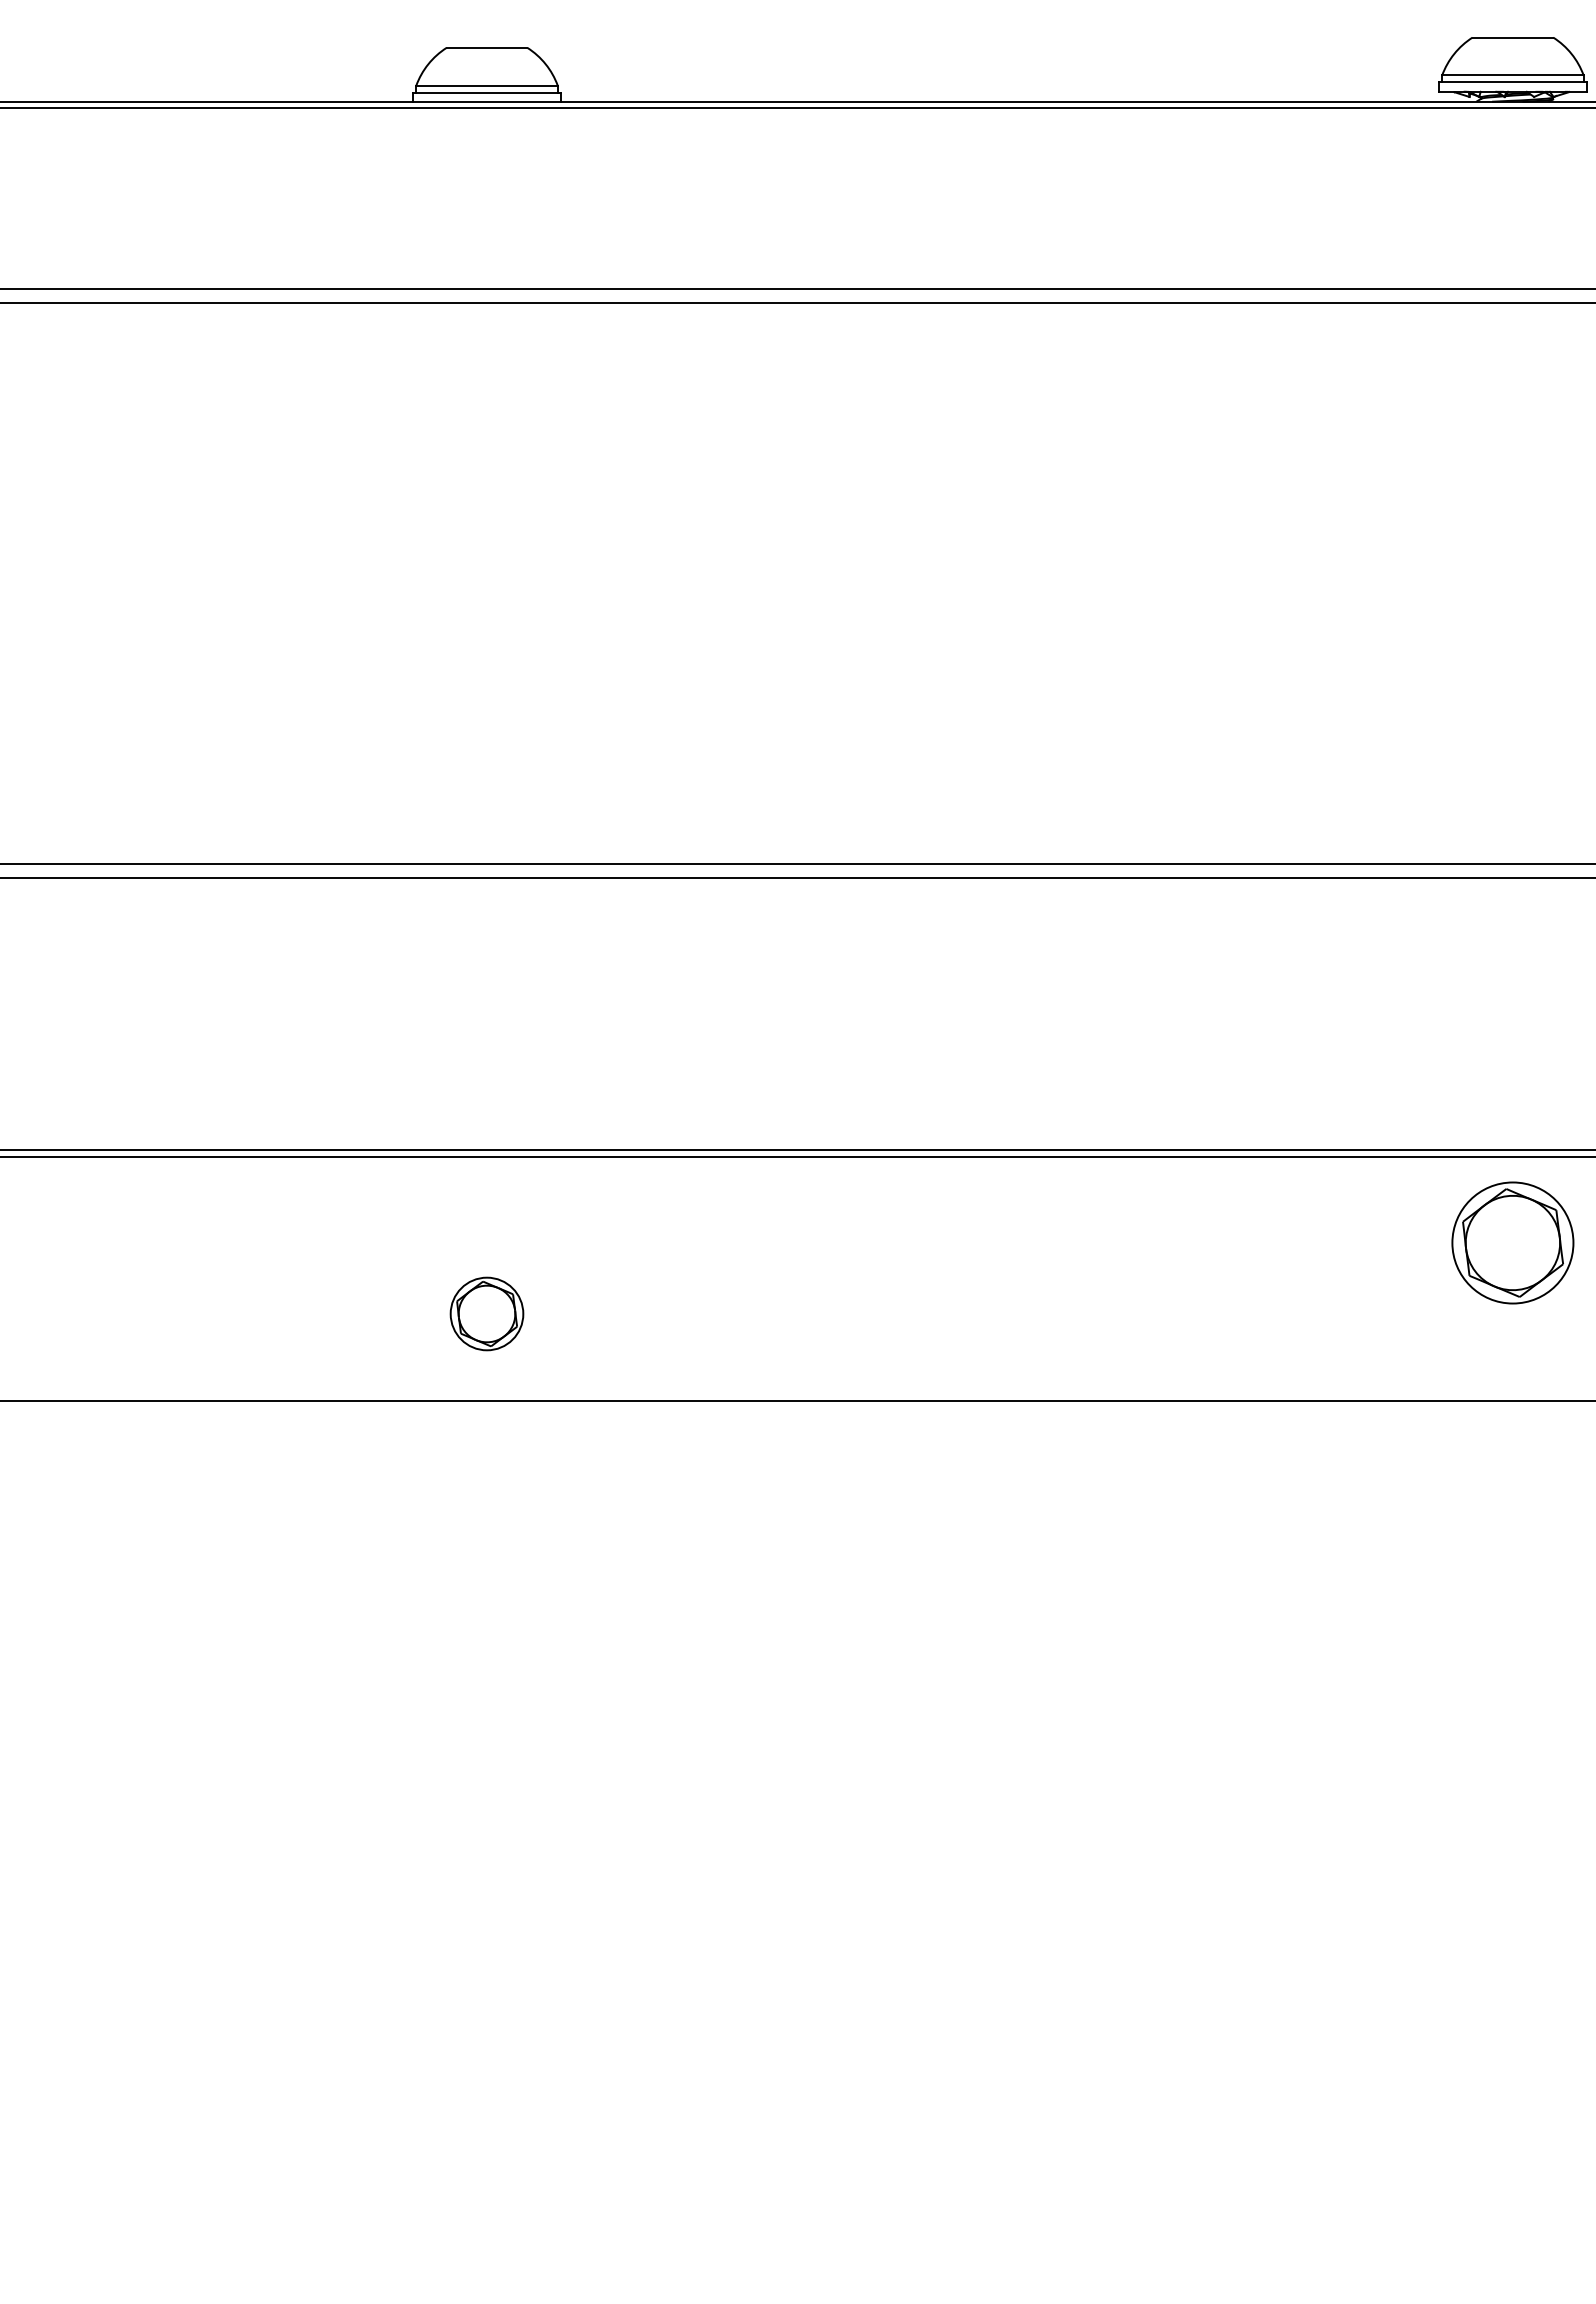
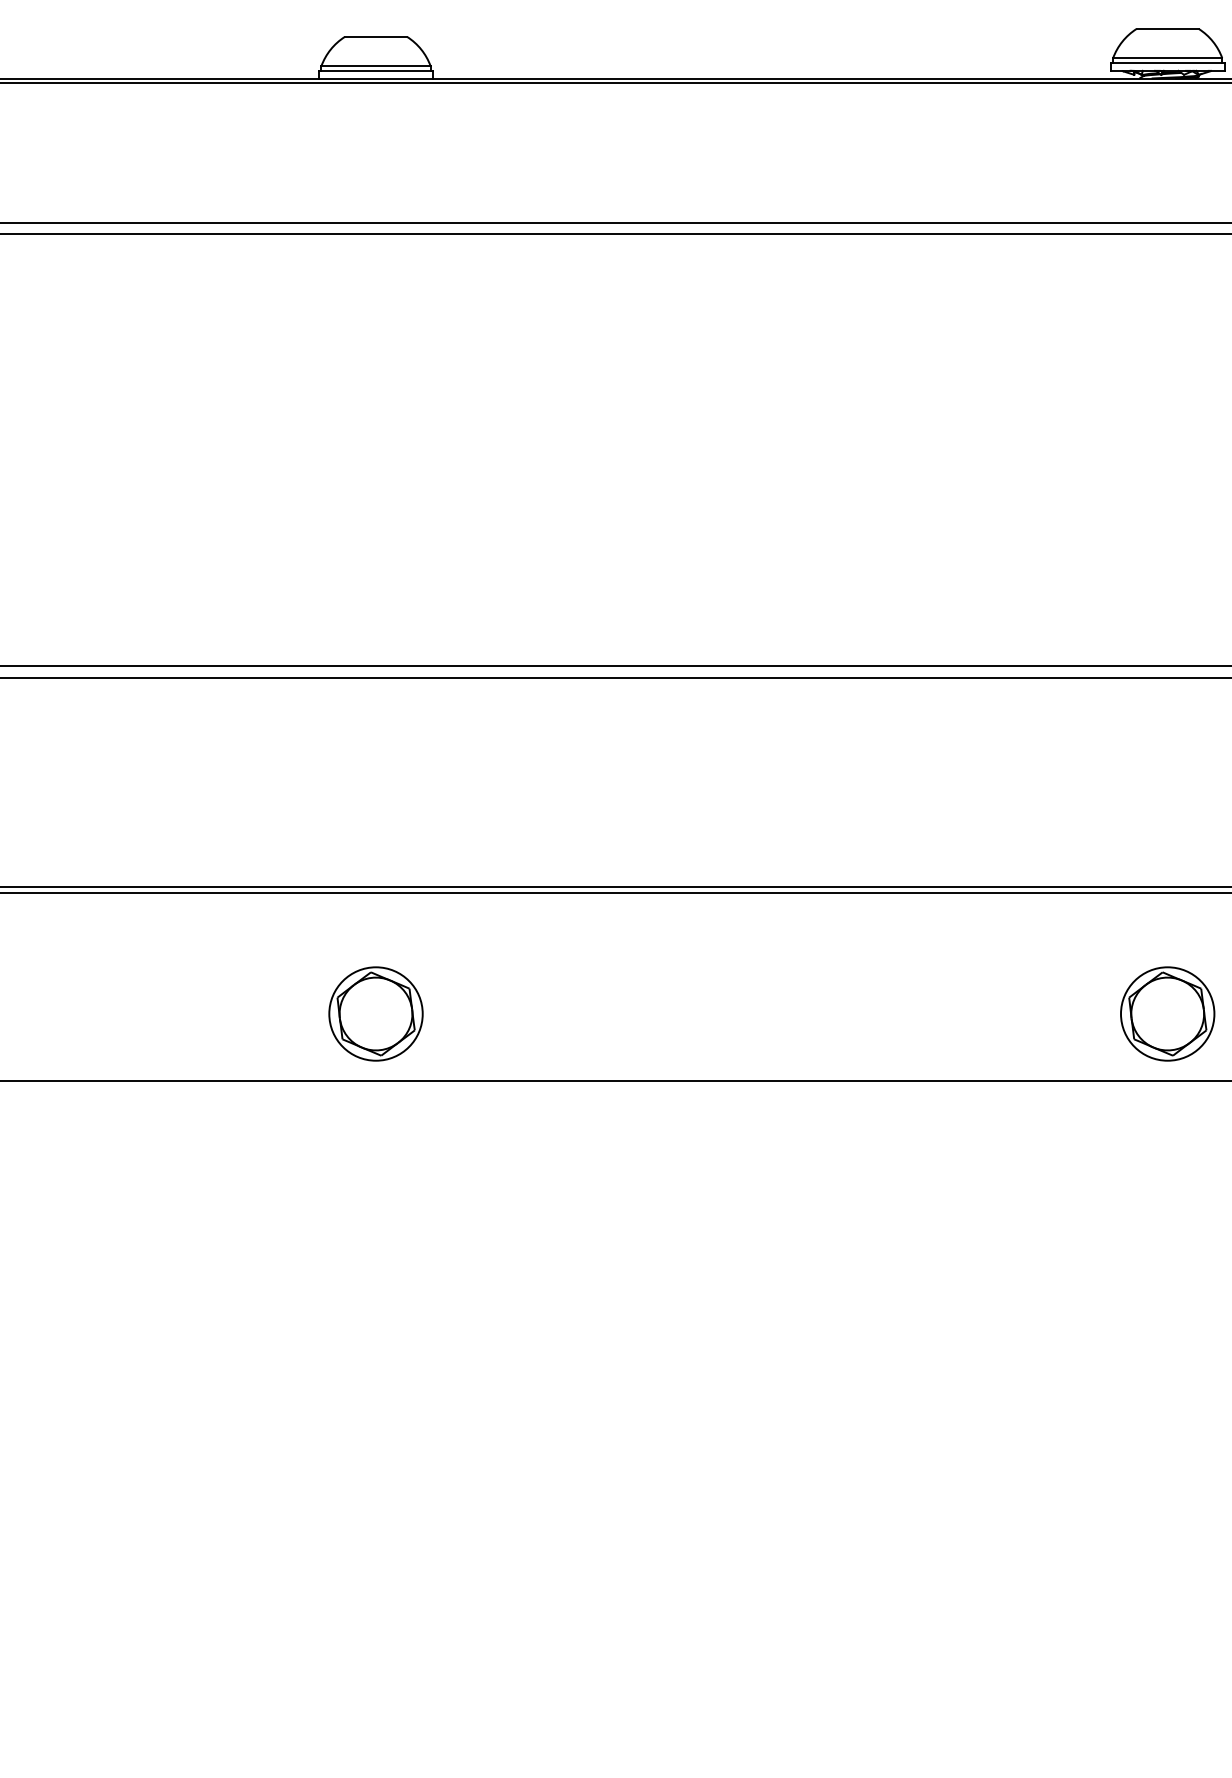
part: (1512, 1242) -> (1167, 1013), moved
part: (486, 1313) -> (375, 1013), size x1.67

